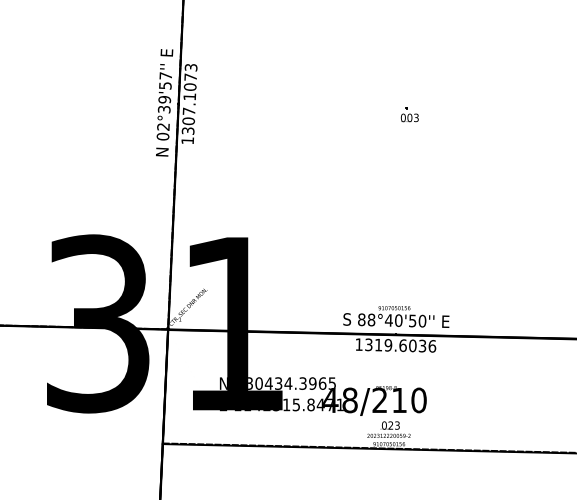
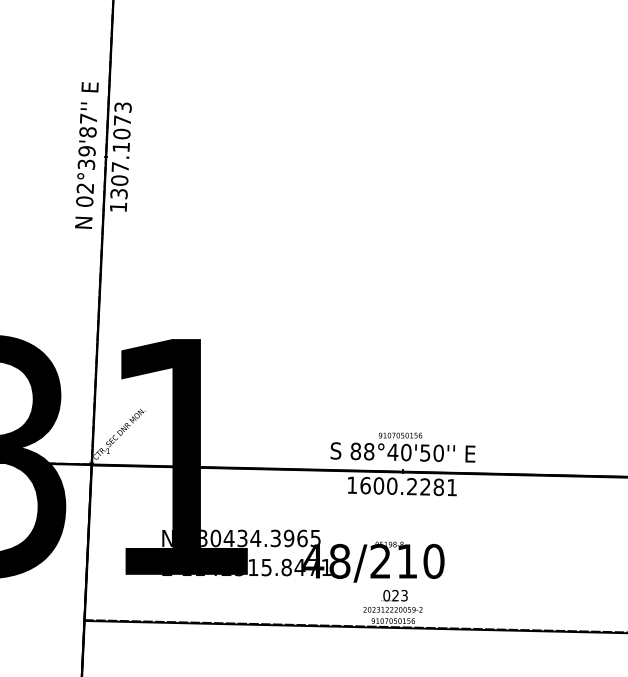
text: (165, 85) -> (88, 131), 02°39'57'' -> 02°39'87''
part: (409, 114) -> (420, 171), removed
text: (400, 345) -> (408, 486), 1319.6036 -> 1600.2281

